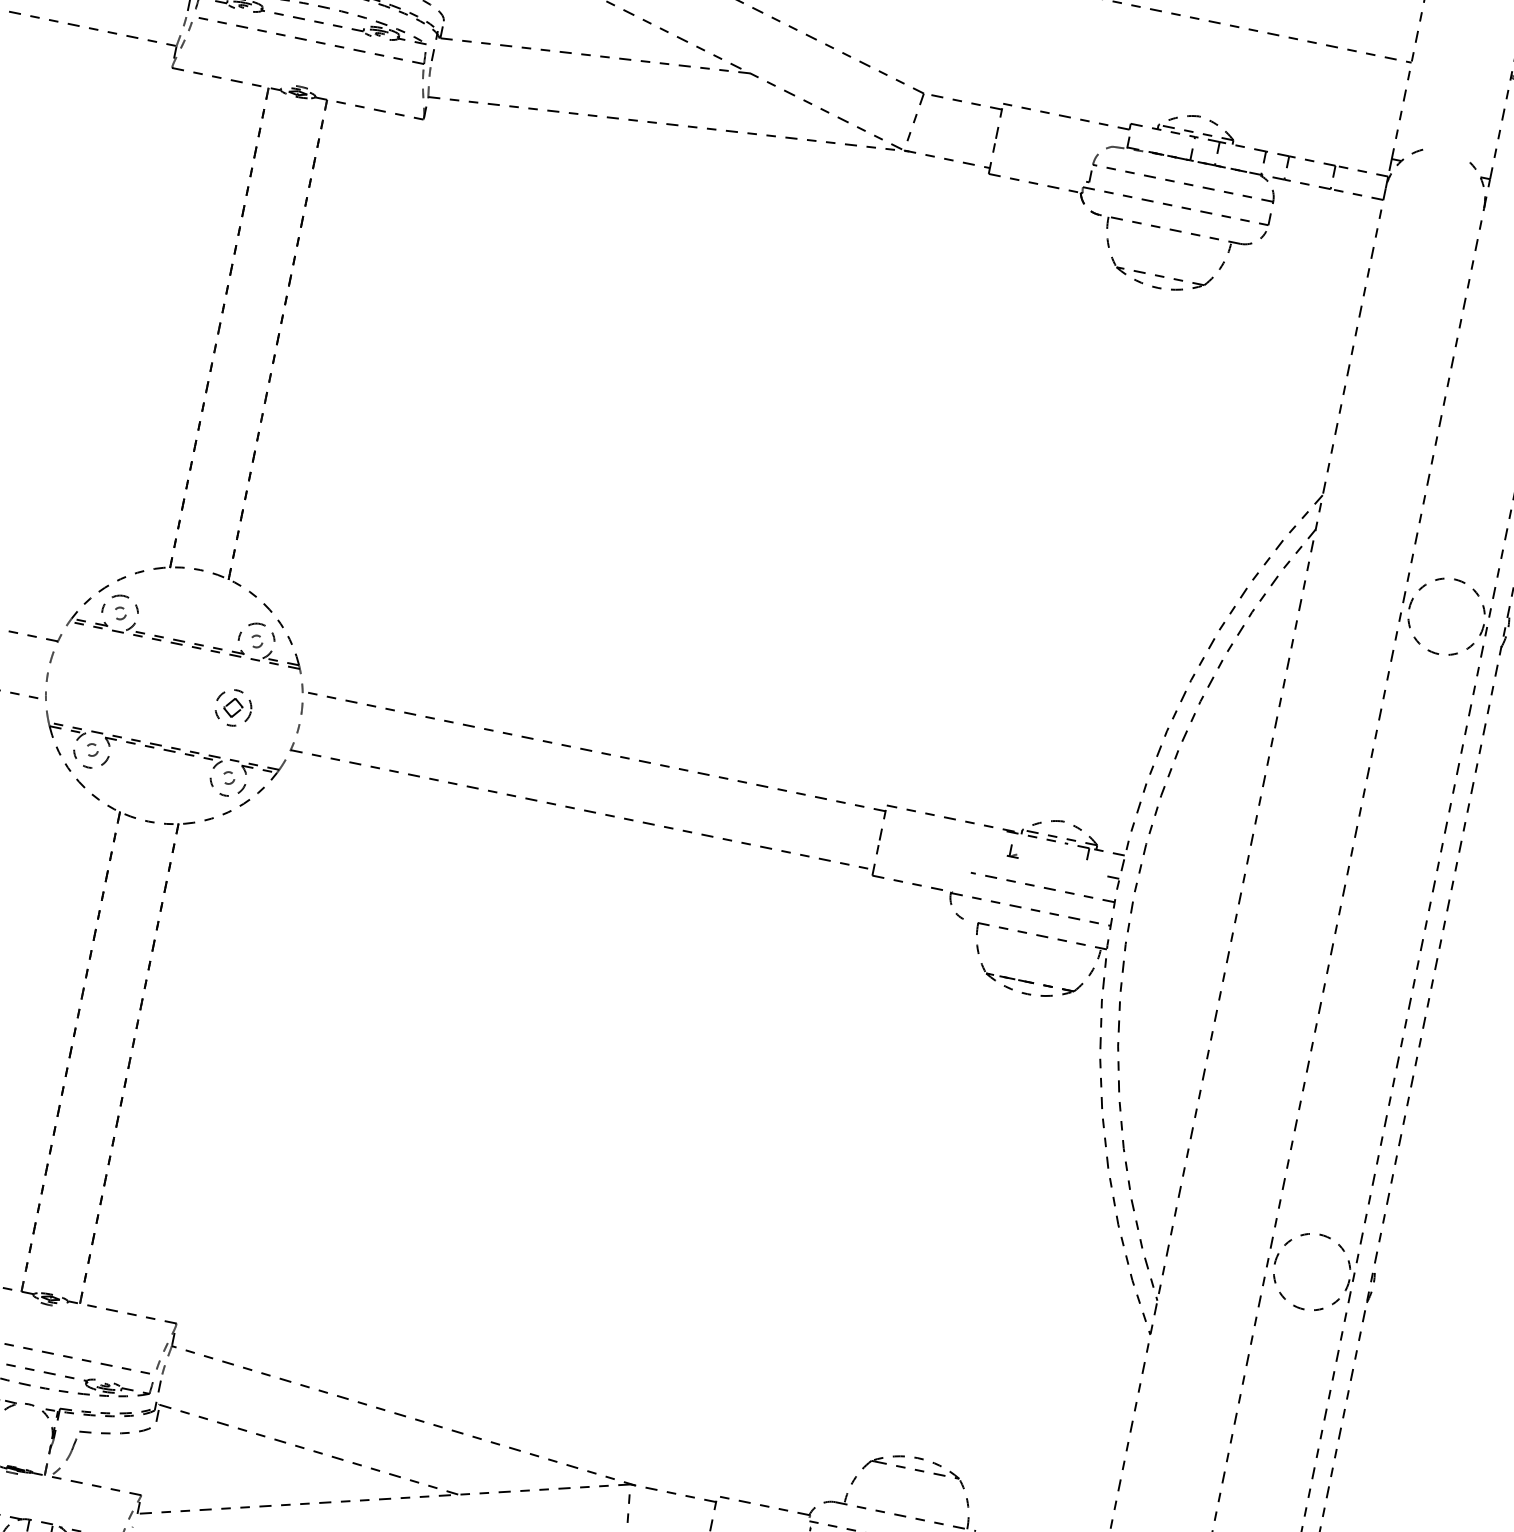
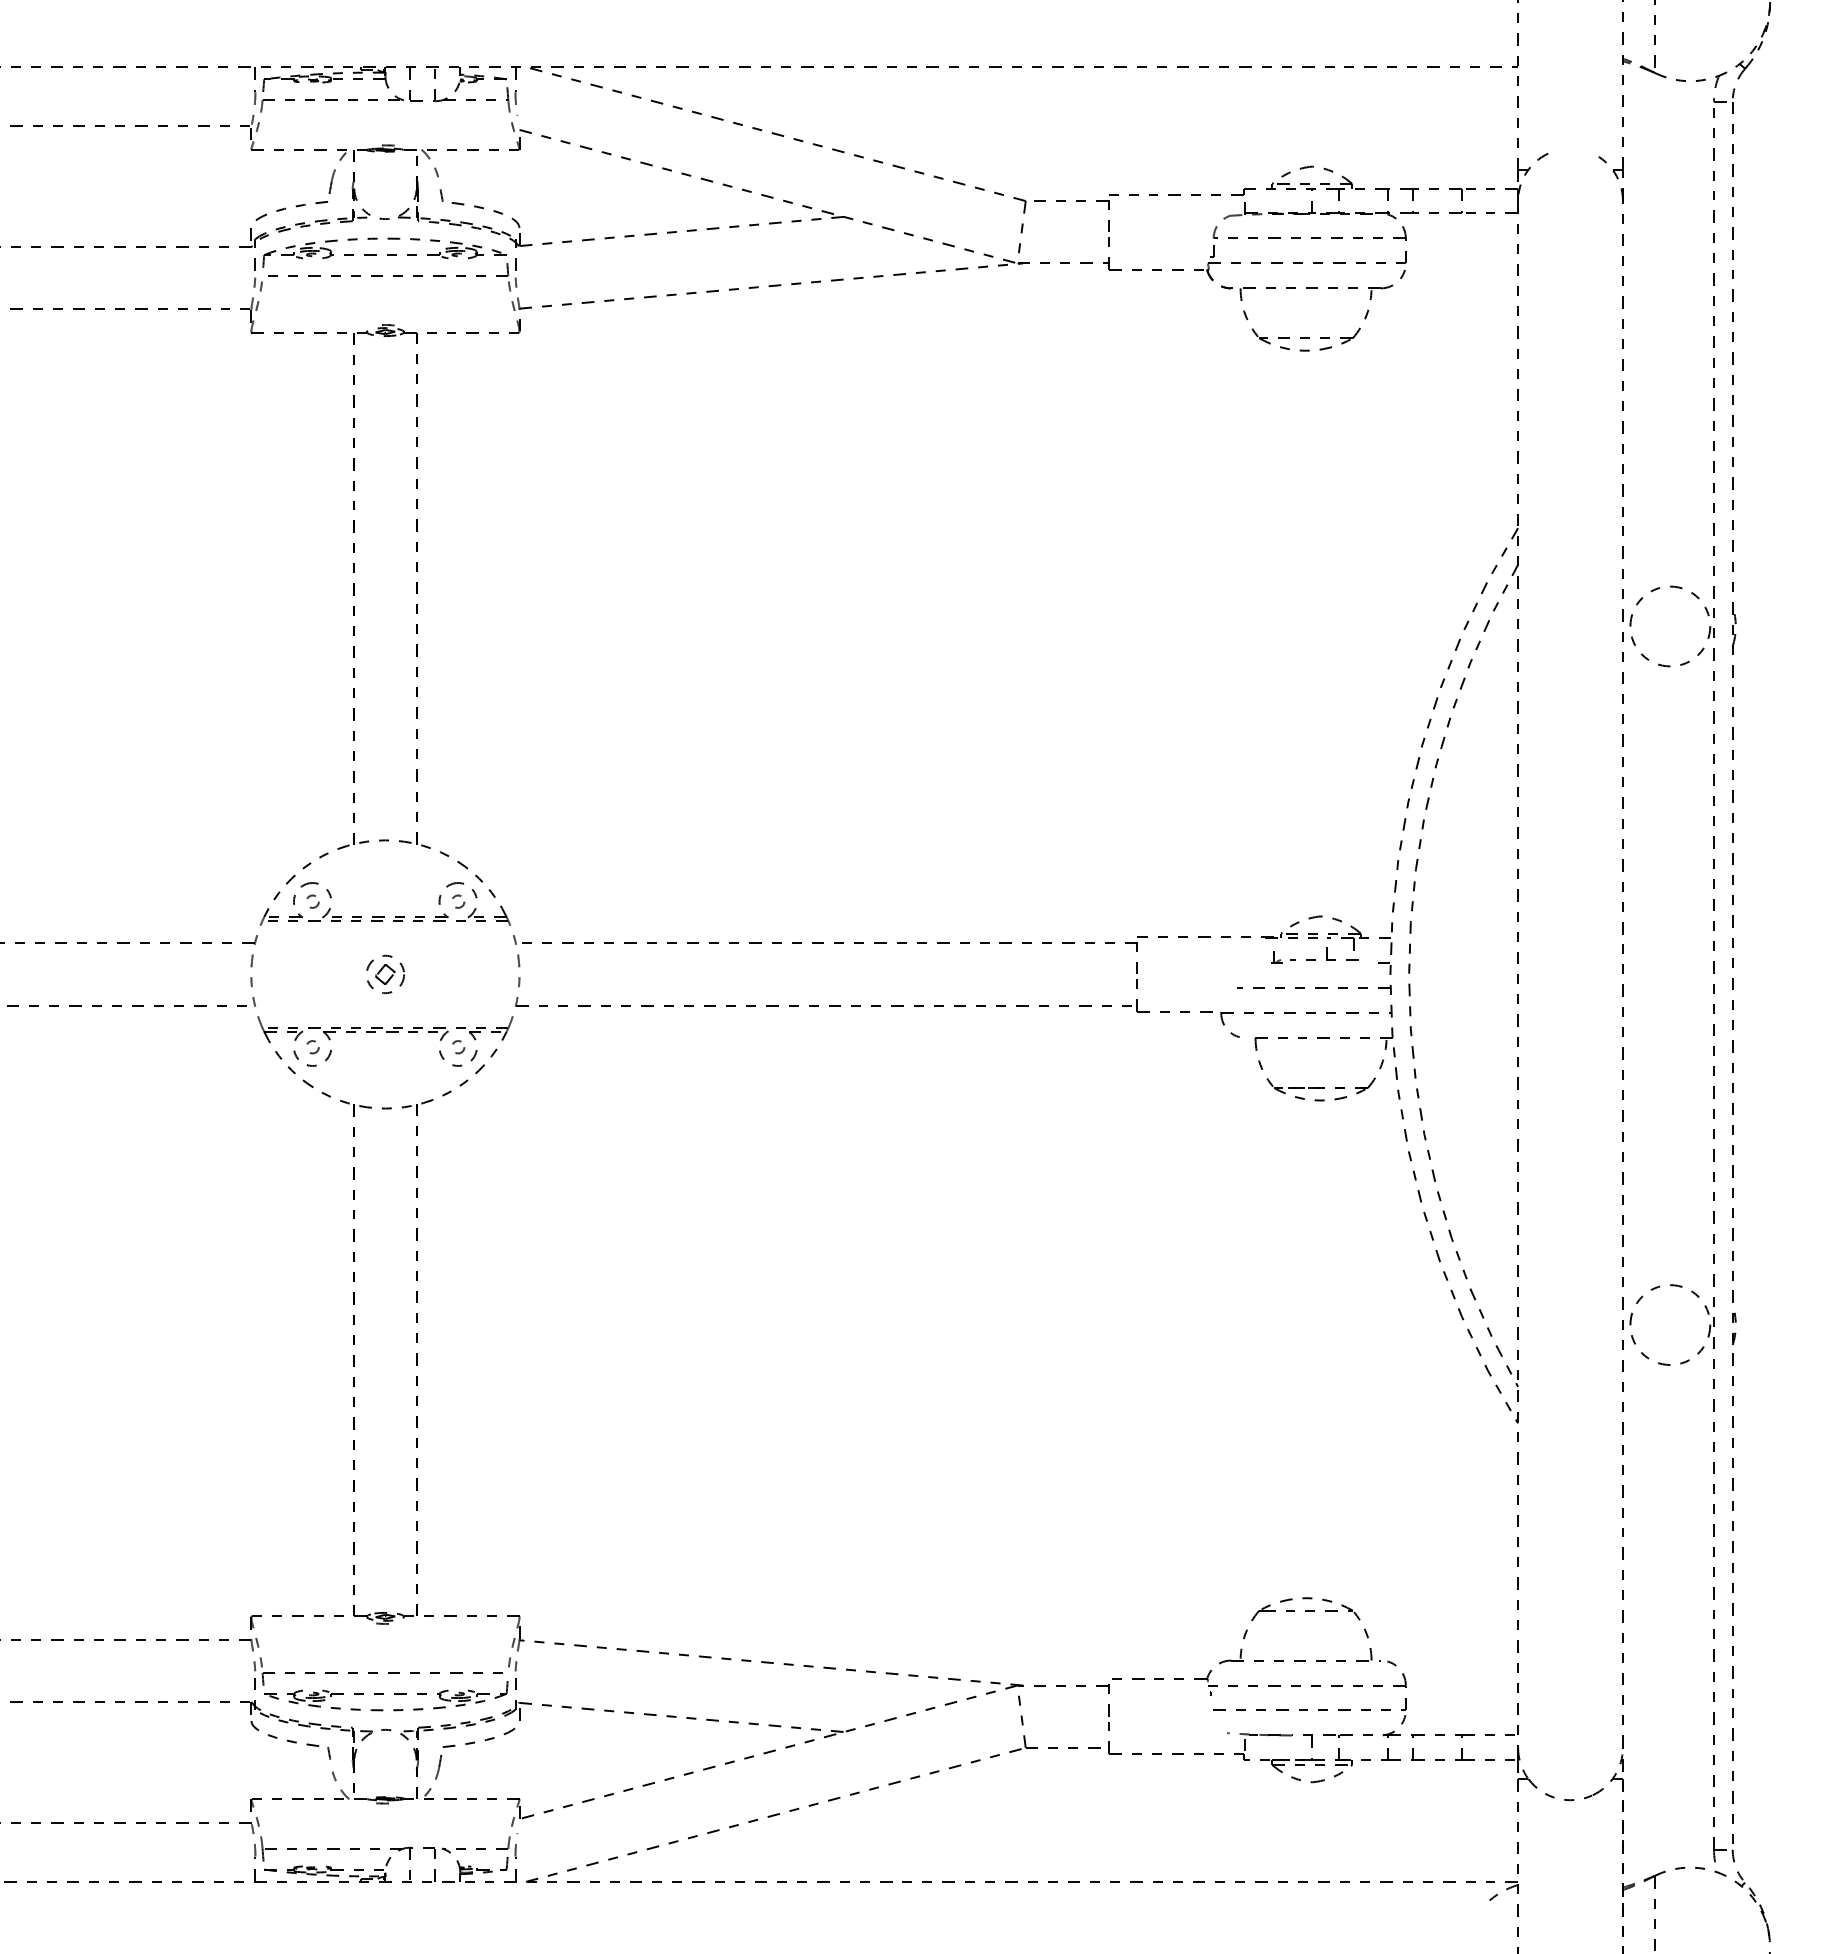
part: (233, 707) -> (385, 974), moved
part: (1059, 856) -> (1324, 953), added

